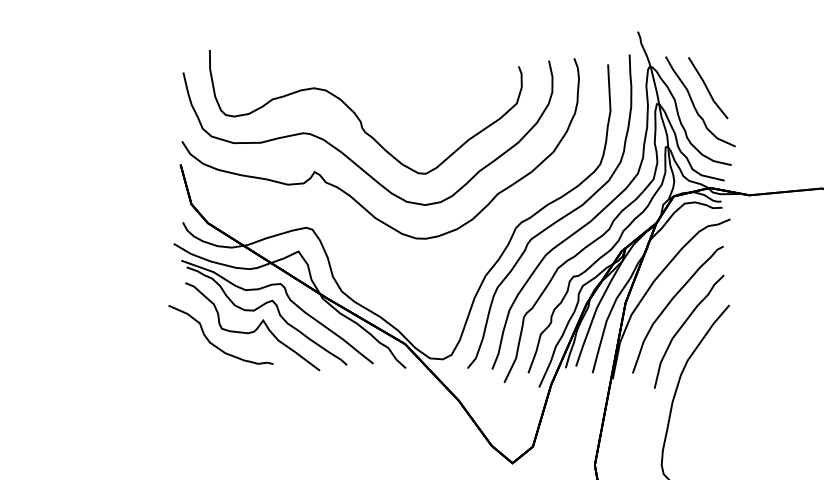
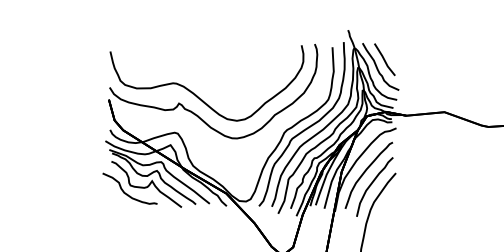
curve: (359, 116) -> (202, 74), removed

